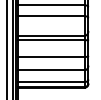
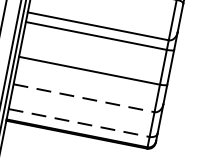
line: (51, 70) -> (84, 99), solid -> dashed
line: (51, 82) -> (79, 124), solid -> dashed

